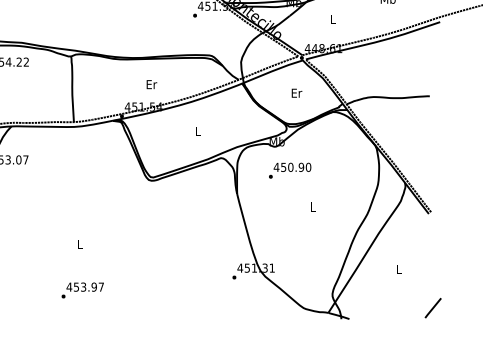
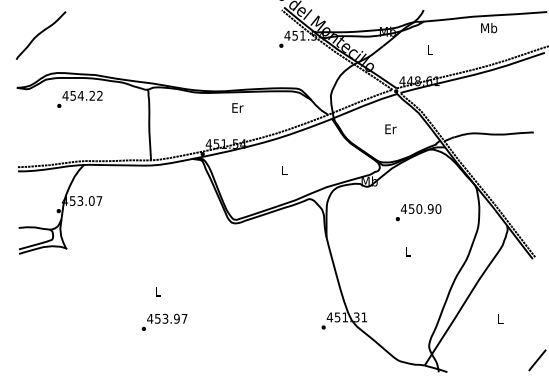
text: (151, 84) -> (237, 107), moved
text: (290, 170) -> (418, 212), moved
text: (82, 289) -> (164, 321), moved

